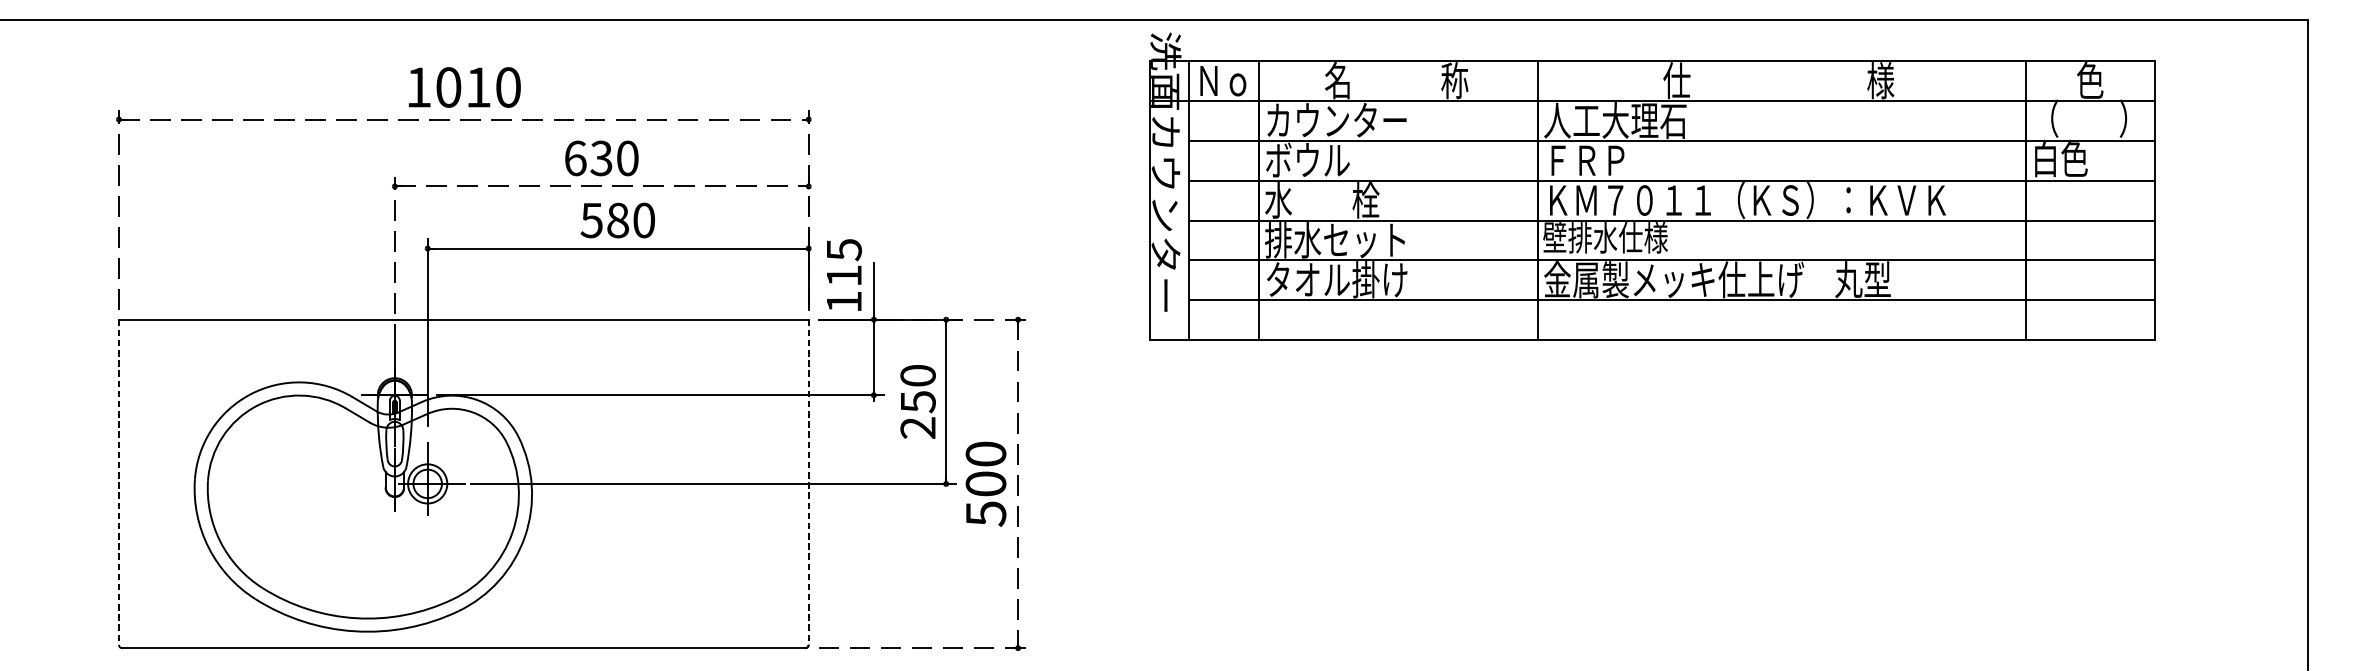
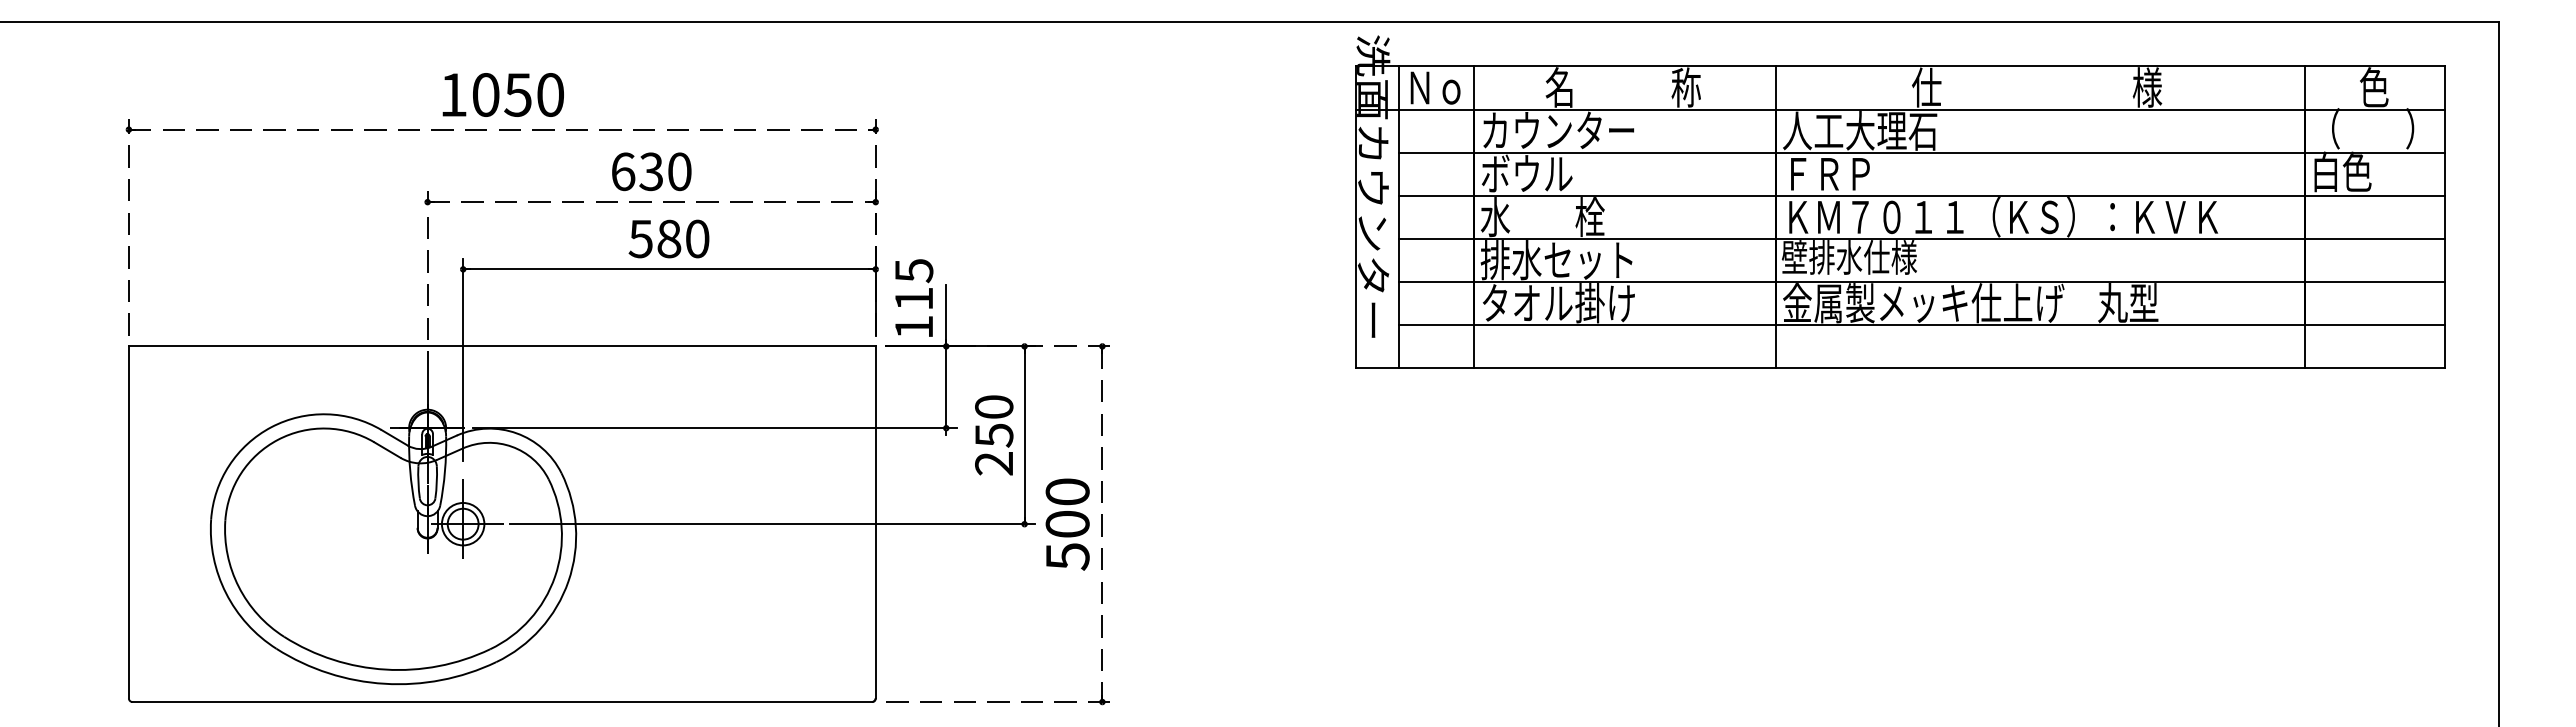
text: (477, 87) -> (517, 94), 1010 -> 1050
part: (1652, 185) -> (1900, 201), moved
line: (118, 482) -> (128, 522), dashed -> solid
line: (808, 482) -> (875, 522), dashed -> solid

